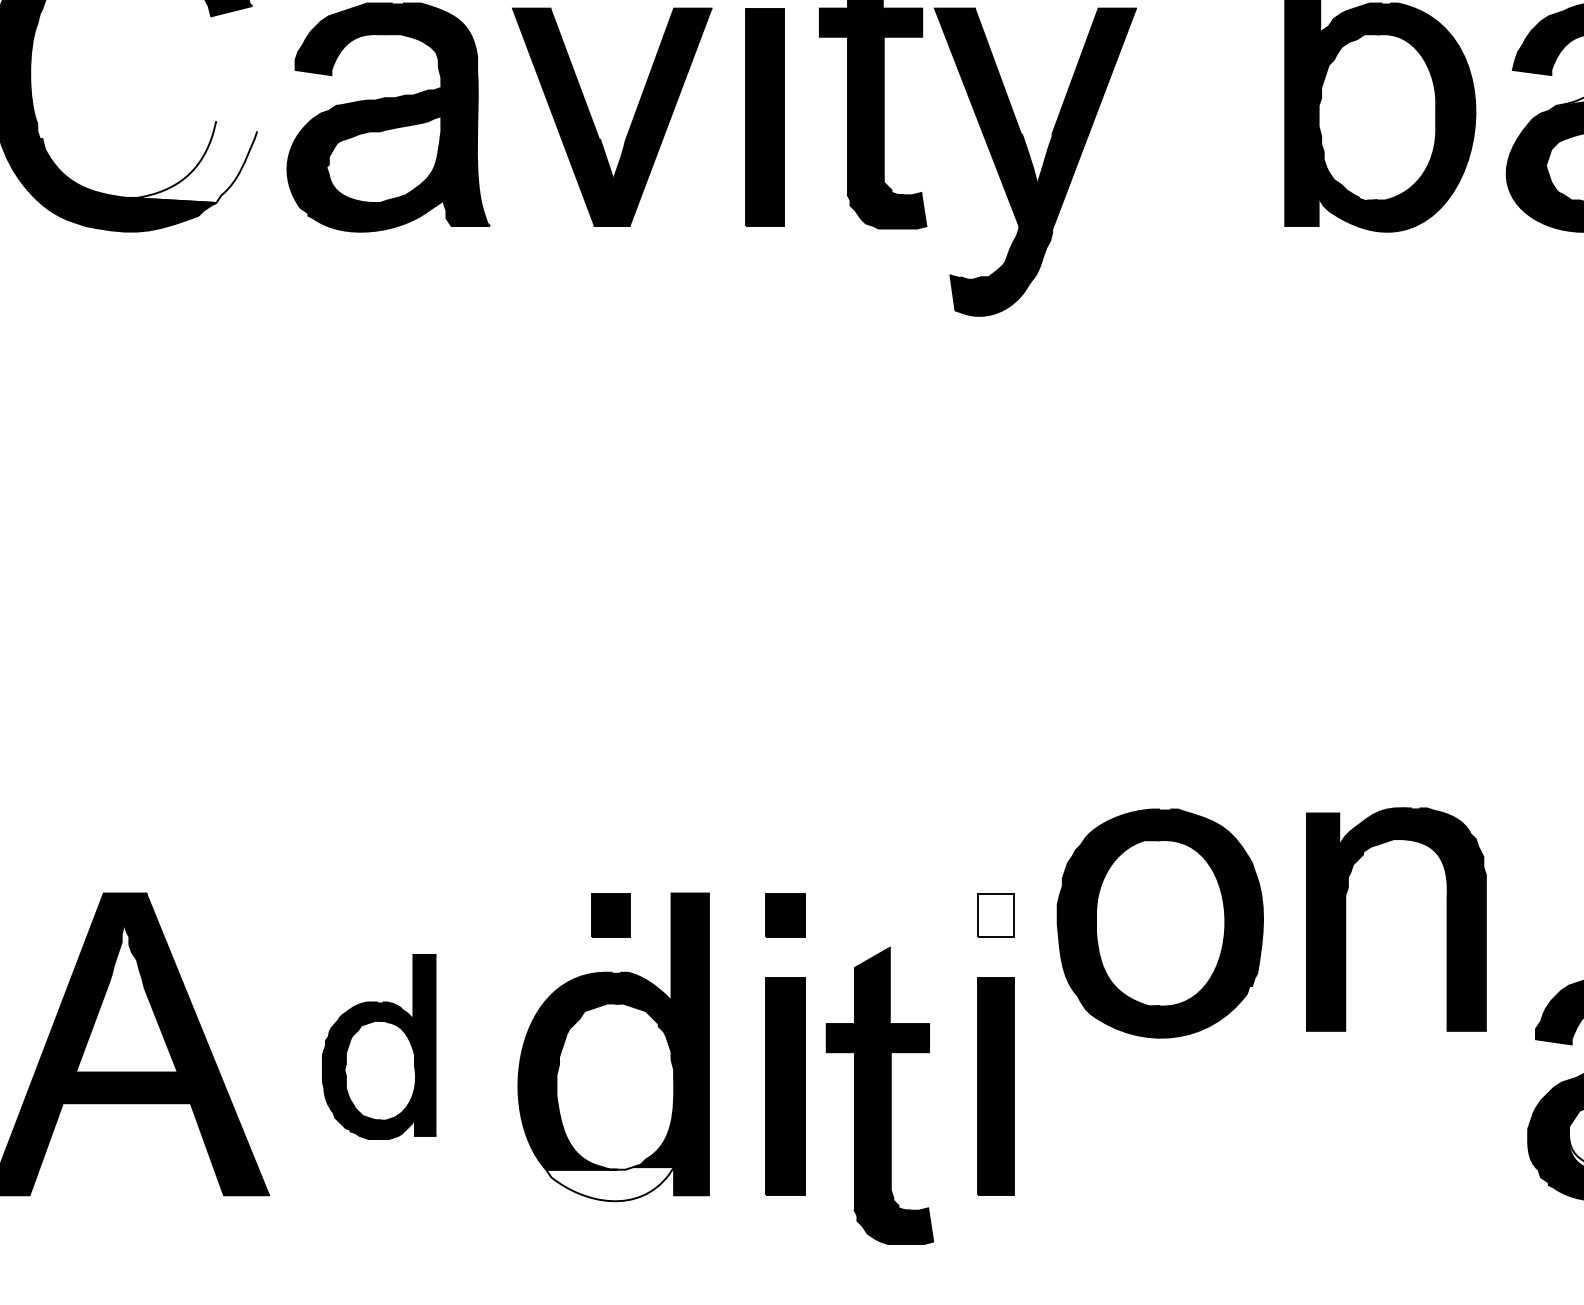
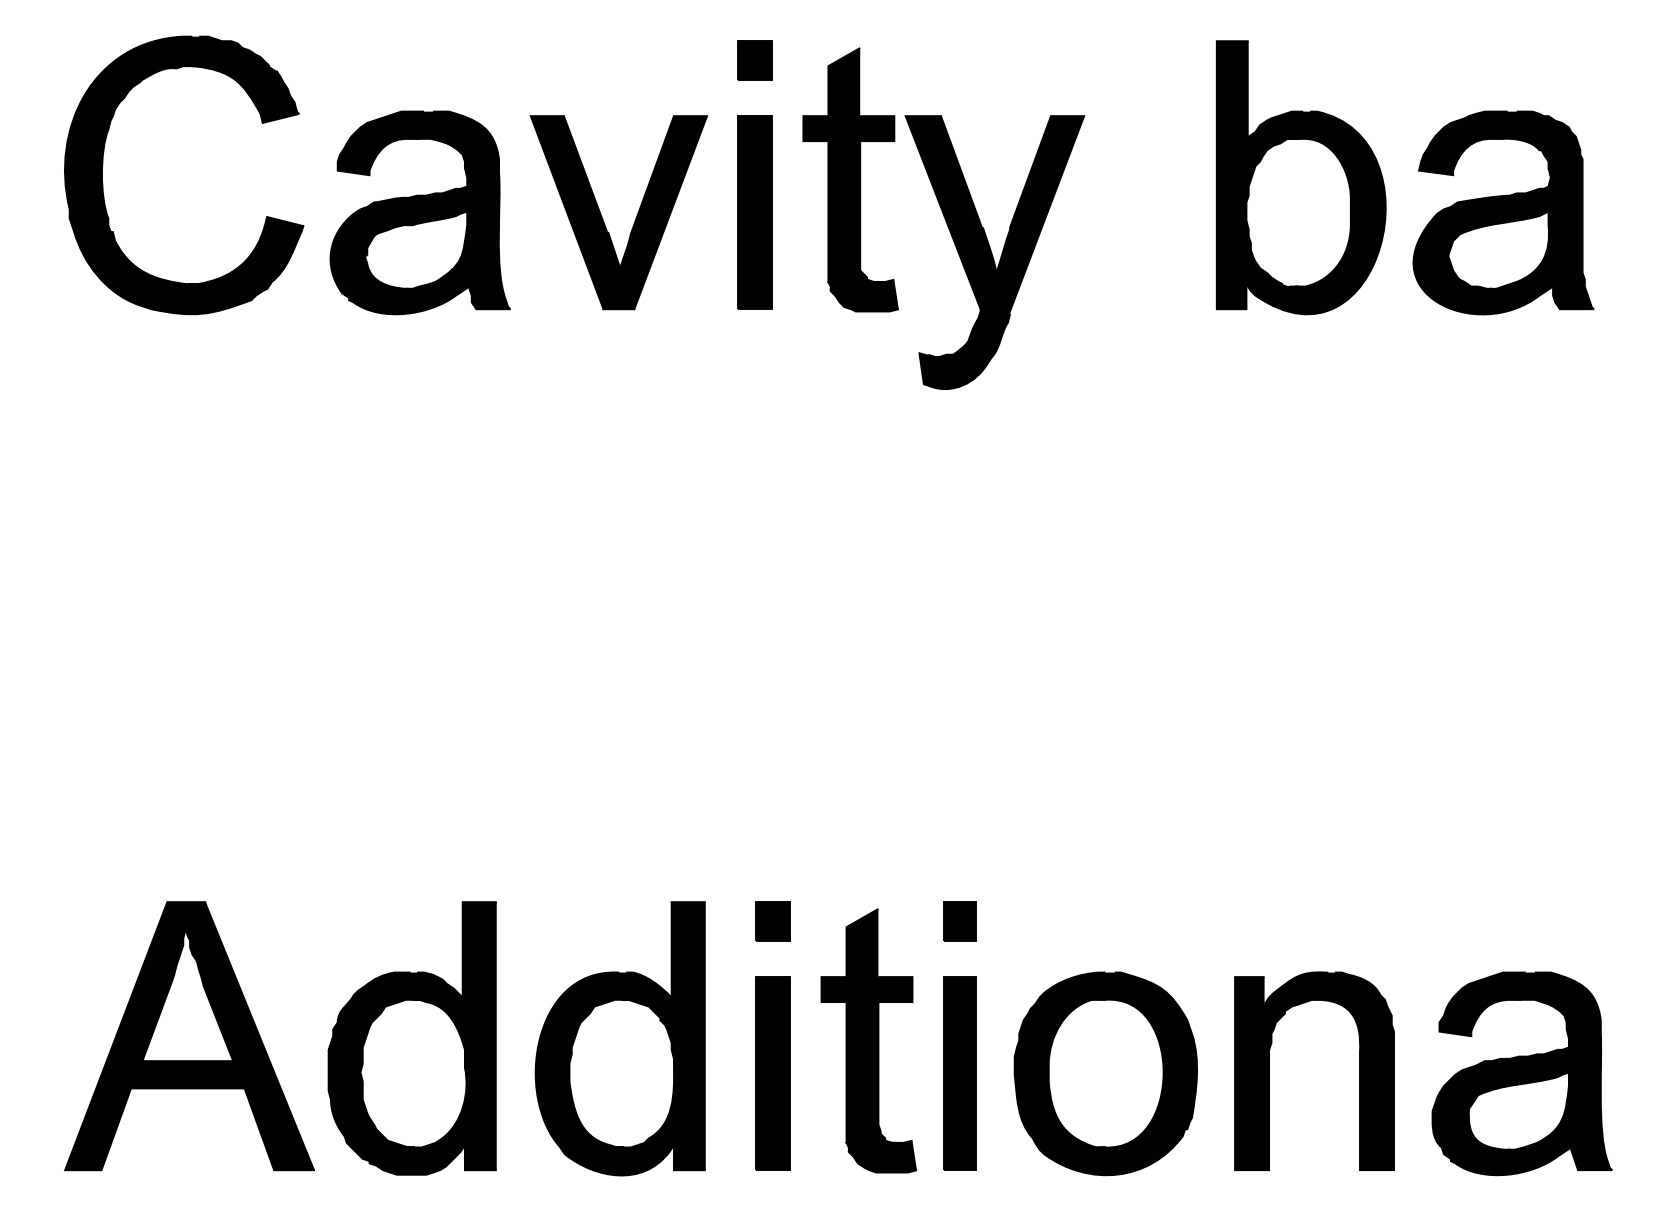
fill: (191, 162) -> (245, 252), added
part: (610, 915) -> (617, 921), removed
fill: (996, 915) -> (960, 921), added
part: (1345, 918) -> (1269, 1070), moved
part: (1159, 923) -> (1105, 1073), moved
part: (378, 1047) -> (411, 1038), size x1.67
part: (879, 1095) -> (868, 1040), moved
fill: (609, 1184) -> (616, 1160), added

